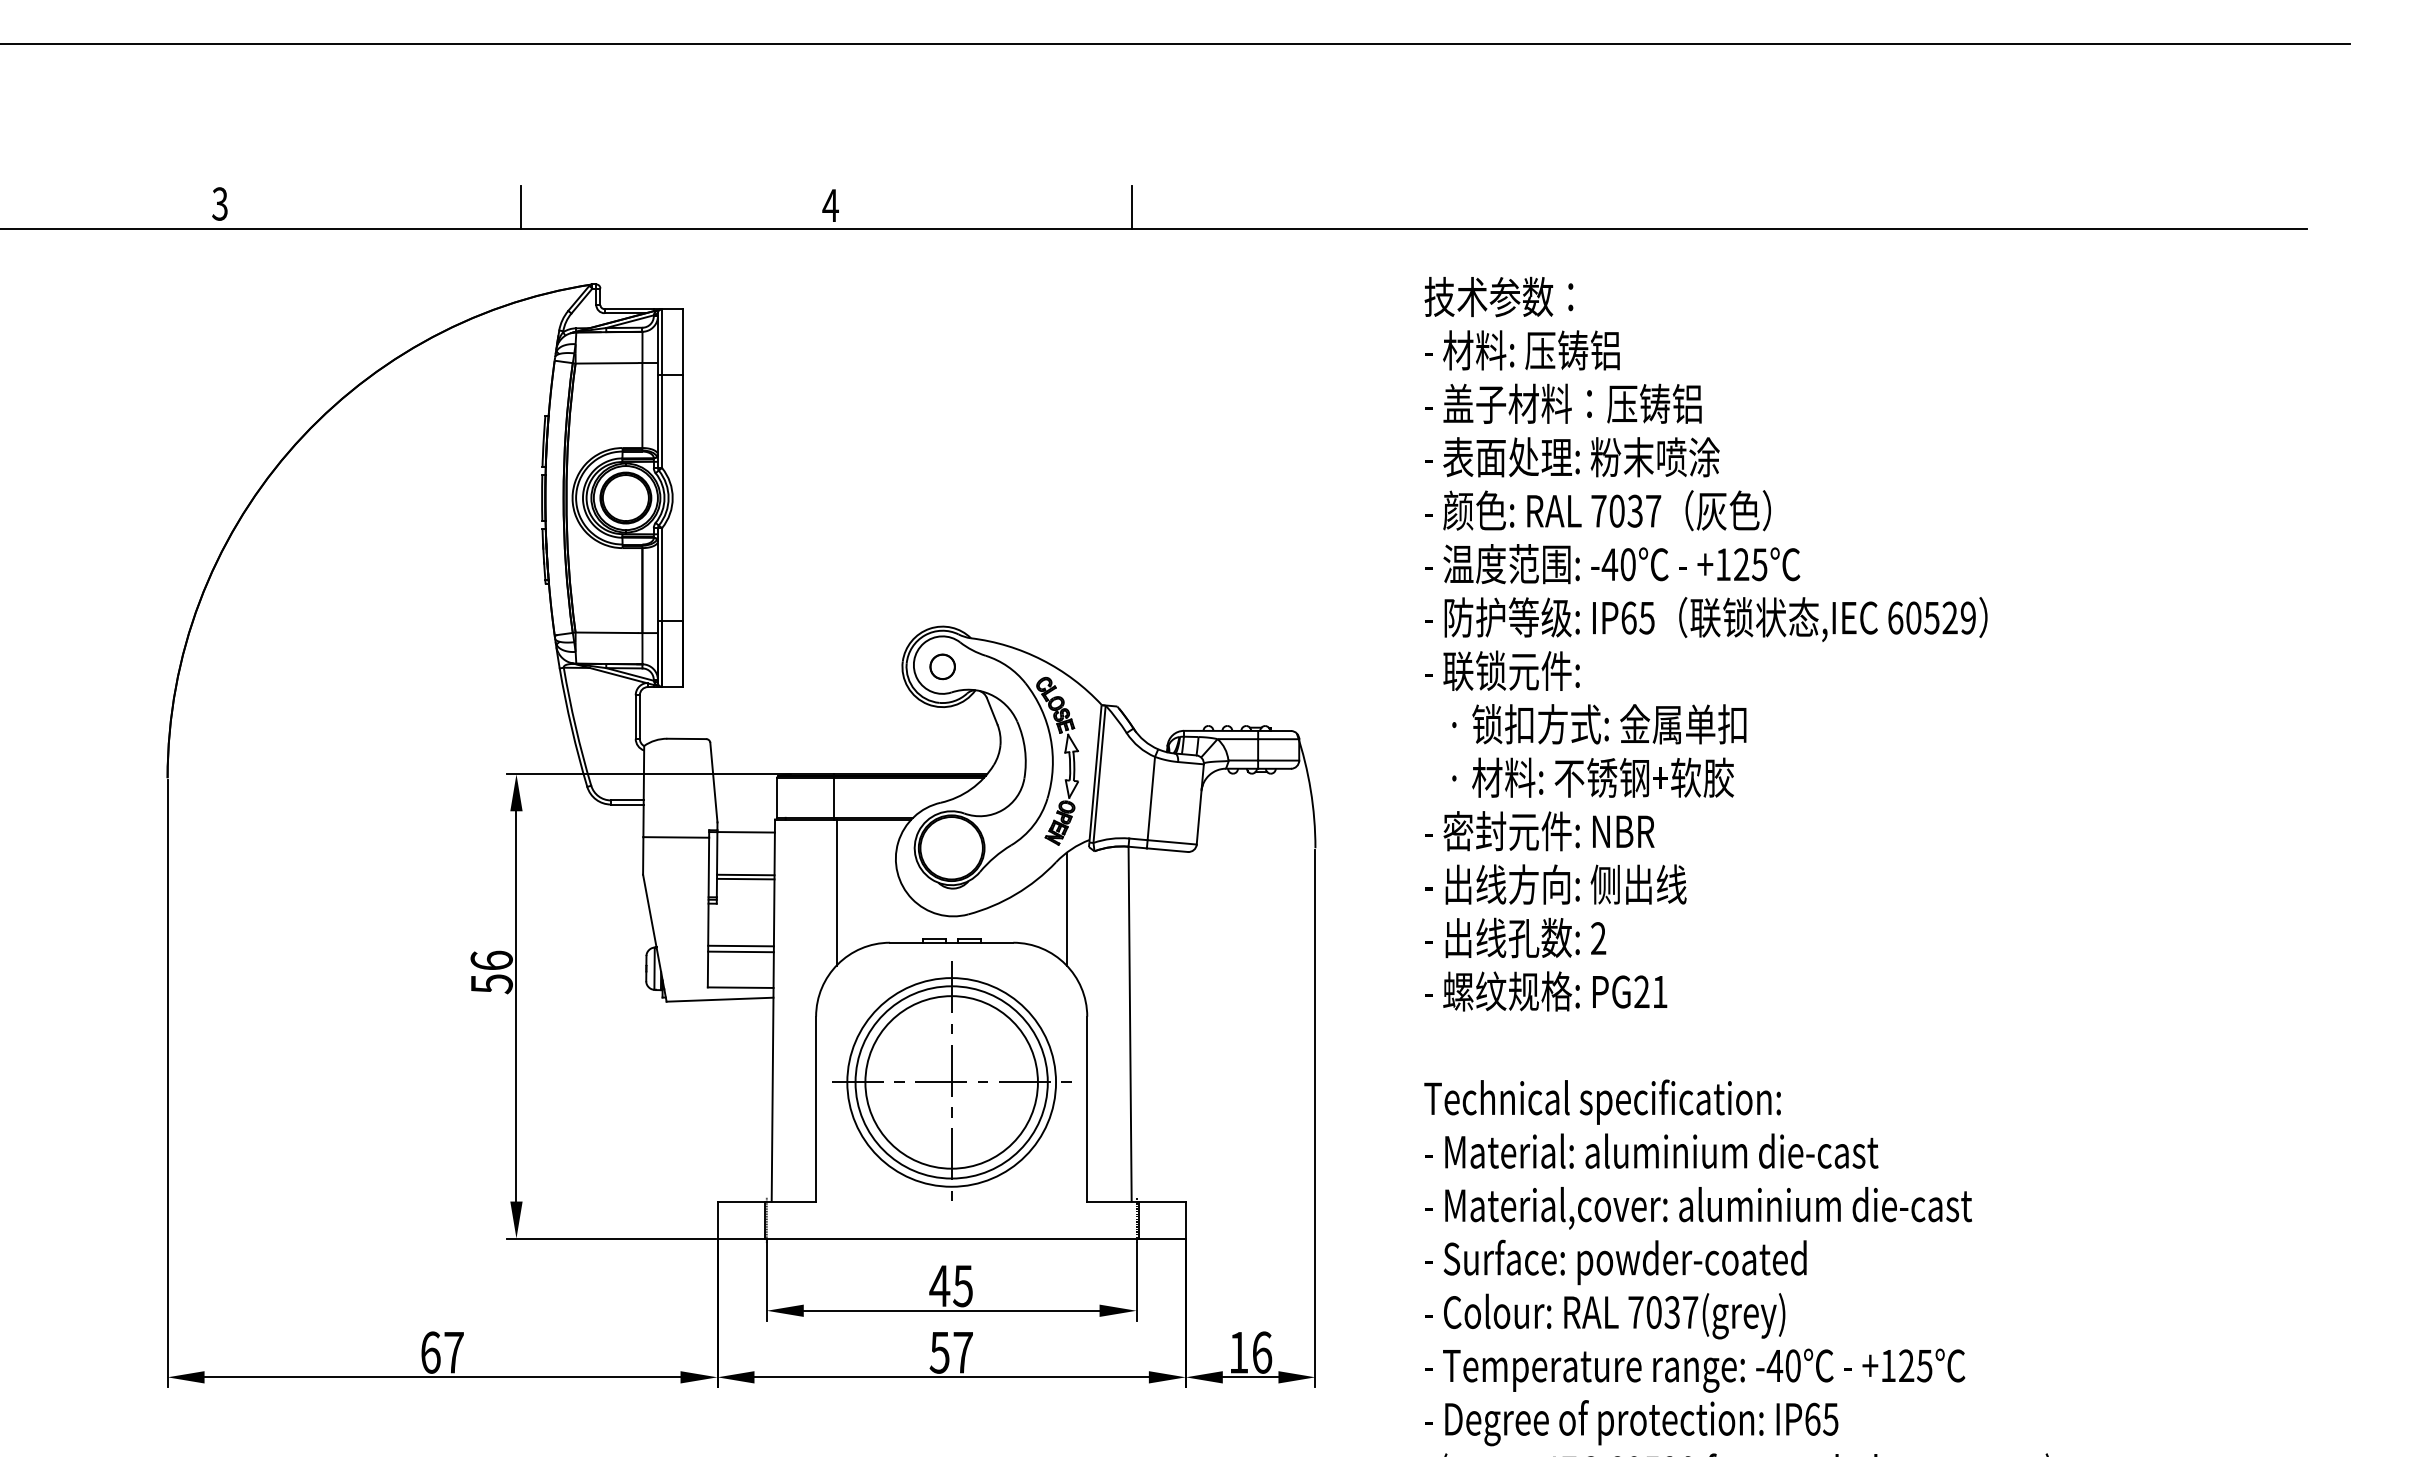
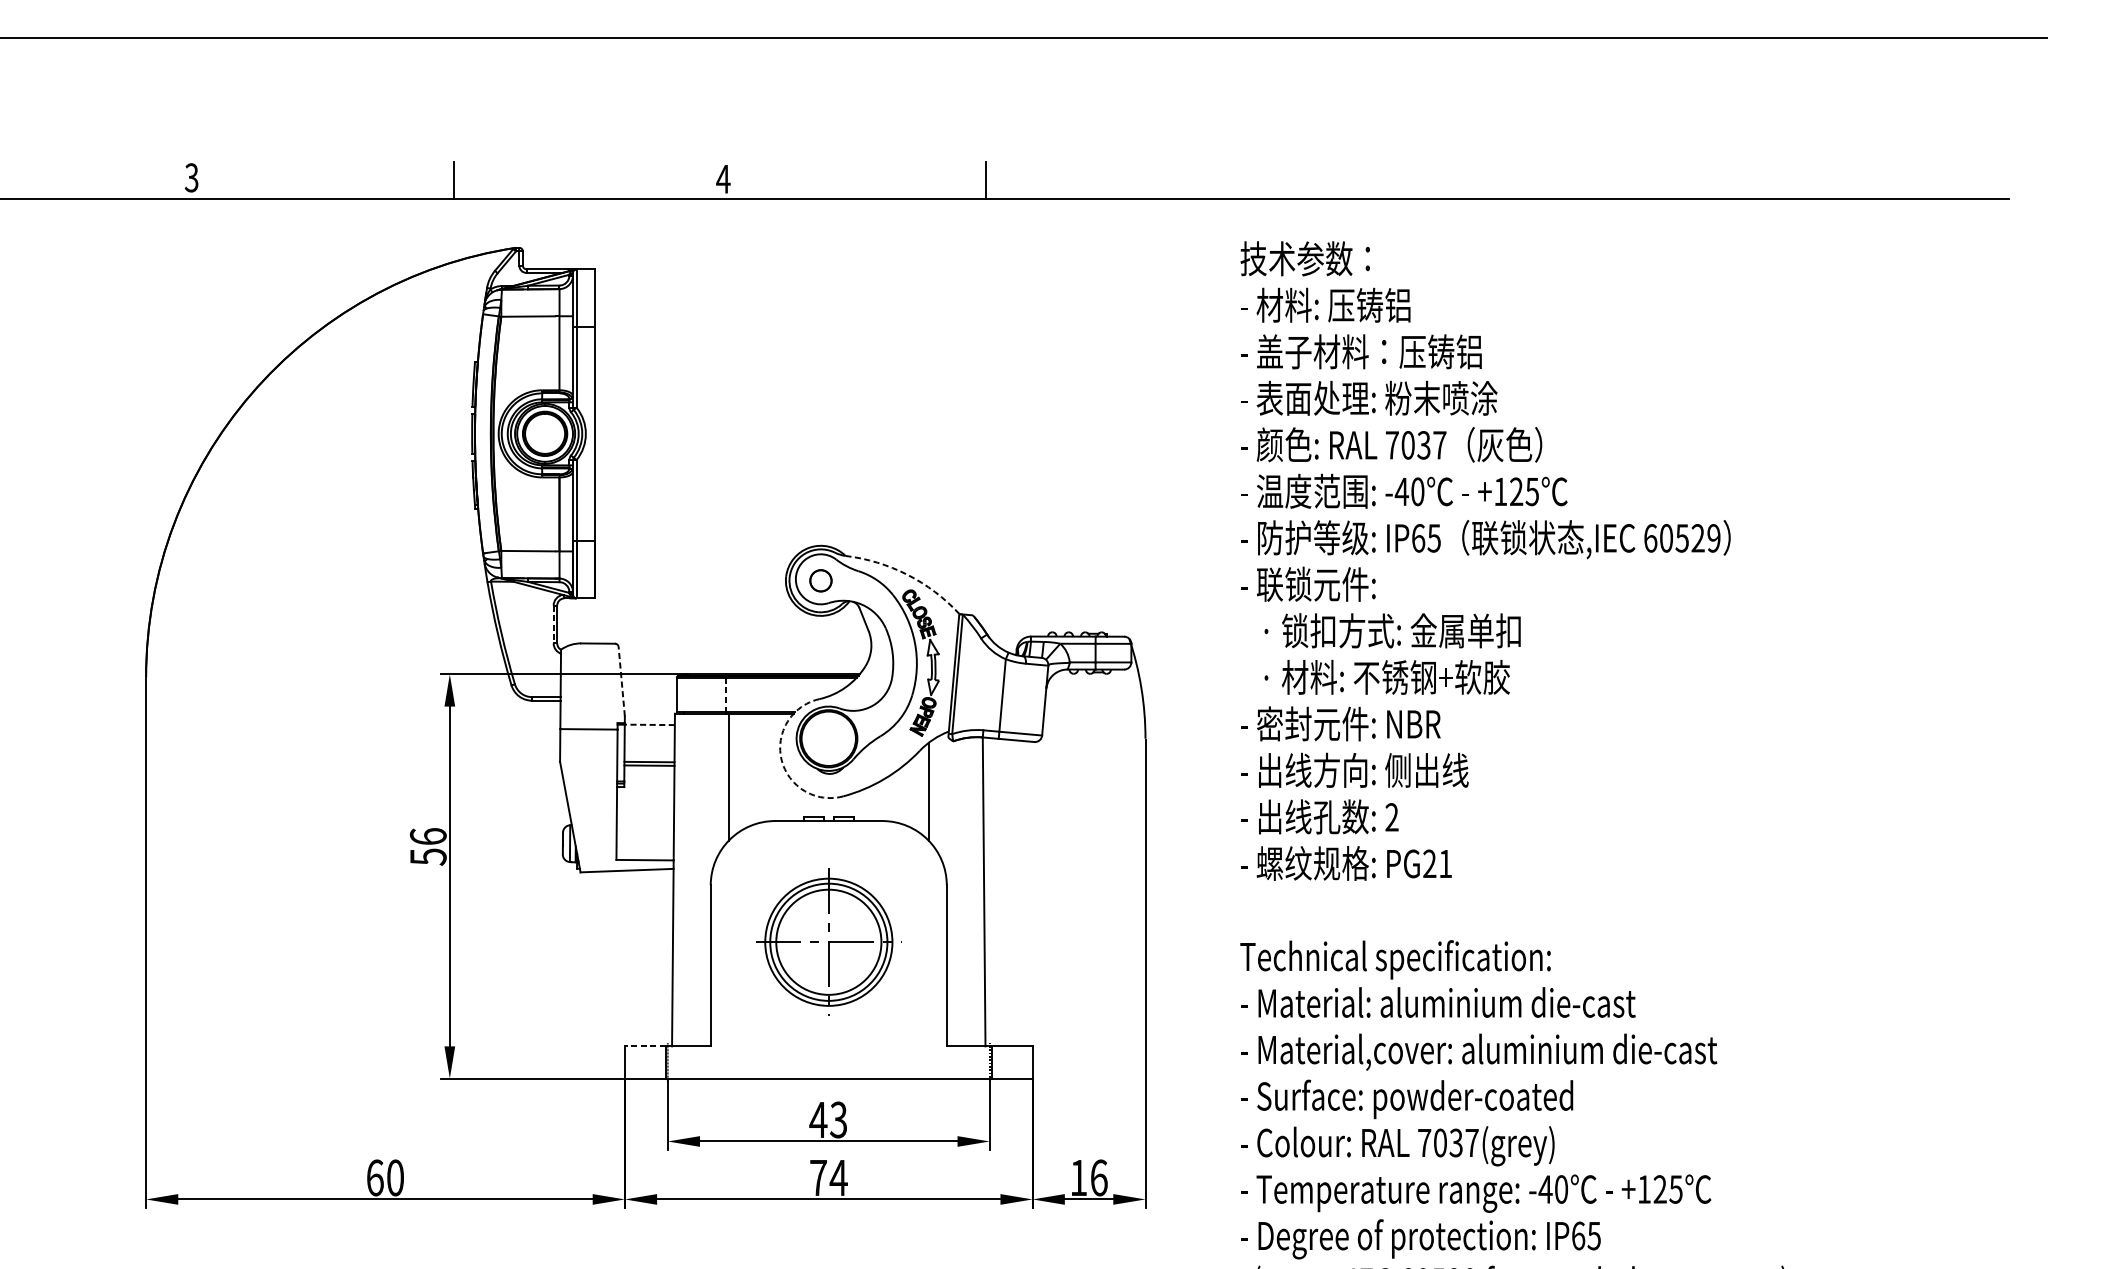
arc: (1042, 659) -> (907, 574), solid -> dashed
line: (635, 717) -> (553, 624), solid -> dashed
line: (713, 782) -> (621, 681), solid -> dashed
line: (833, 798) -> (725, 695), solid -> dashed
line: (746, 832) -> (650, 725), solid -> dashed
arc: (897, 872) -> (781, 759), solid -> dashed
line: (740, 945) -> (644, 823), removed
line: (740, 951) -> (644, 828), removed
part: (951, 1080) -> (828, 940), size x0.7
line: (741, 1201) -> (645, 1046), solid -> dashed
text: (962, 1285) -> (838, 1119), 45 -> 43
text: (453, 1352) -> (395, 1177), 67 -> 60
text: (951, 1352) -> (828, 1177), 57 -> 74

